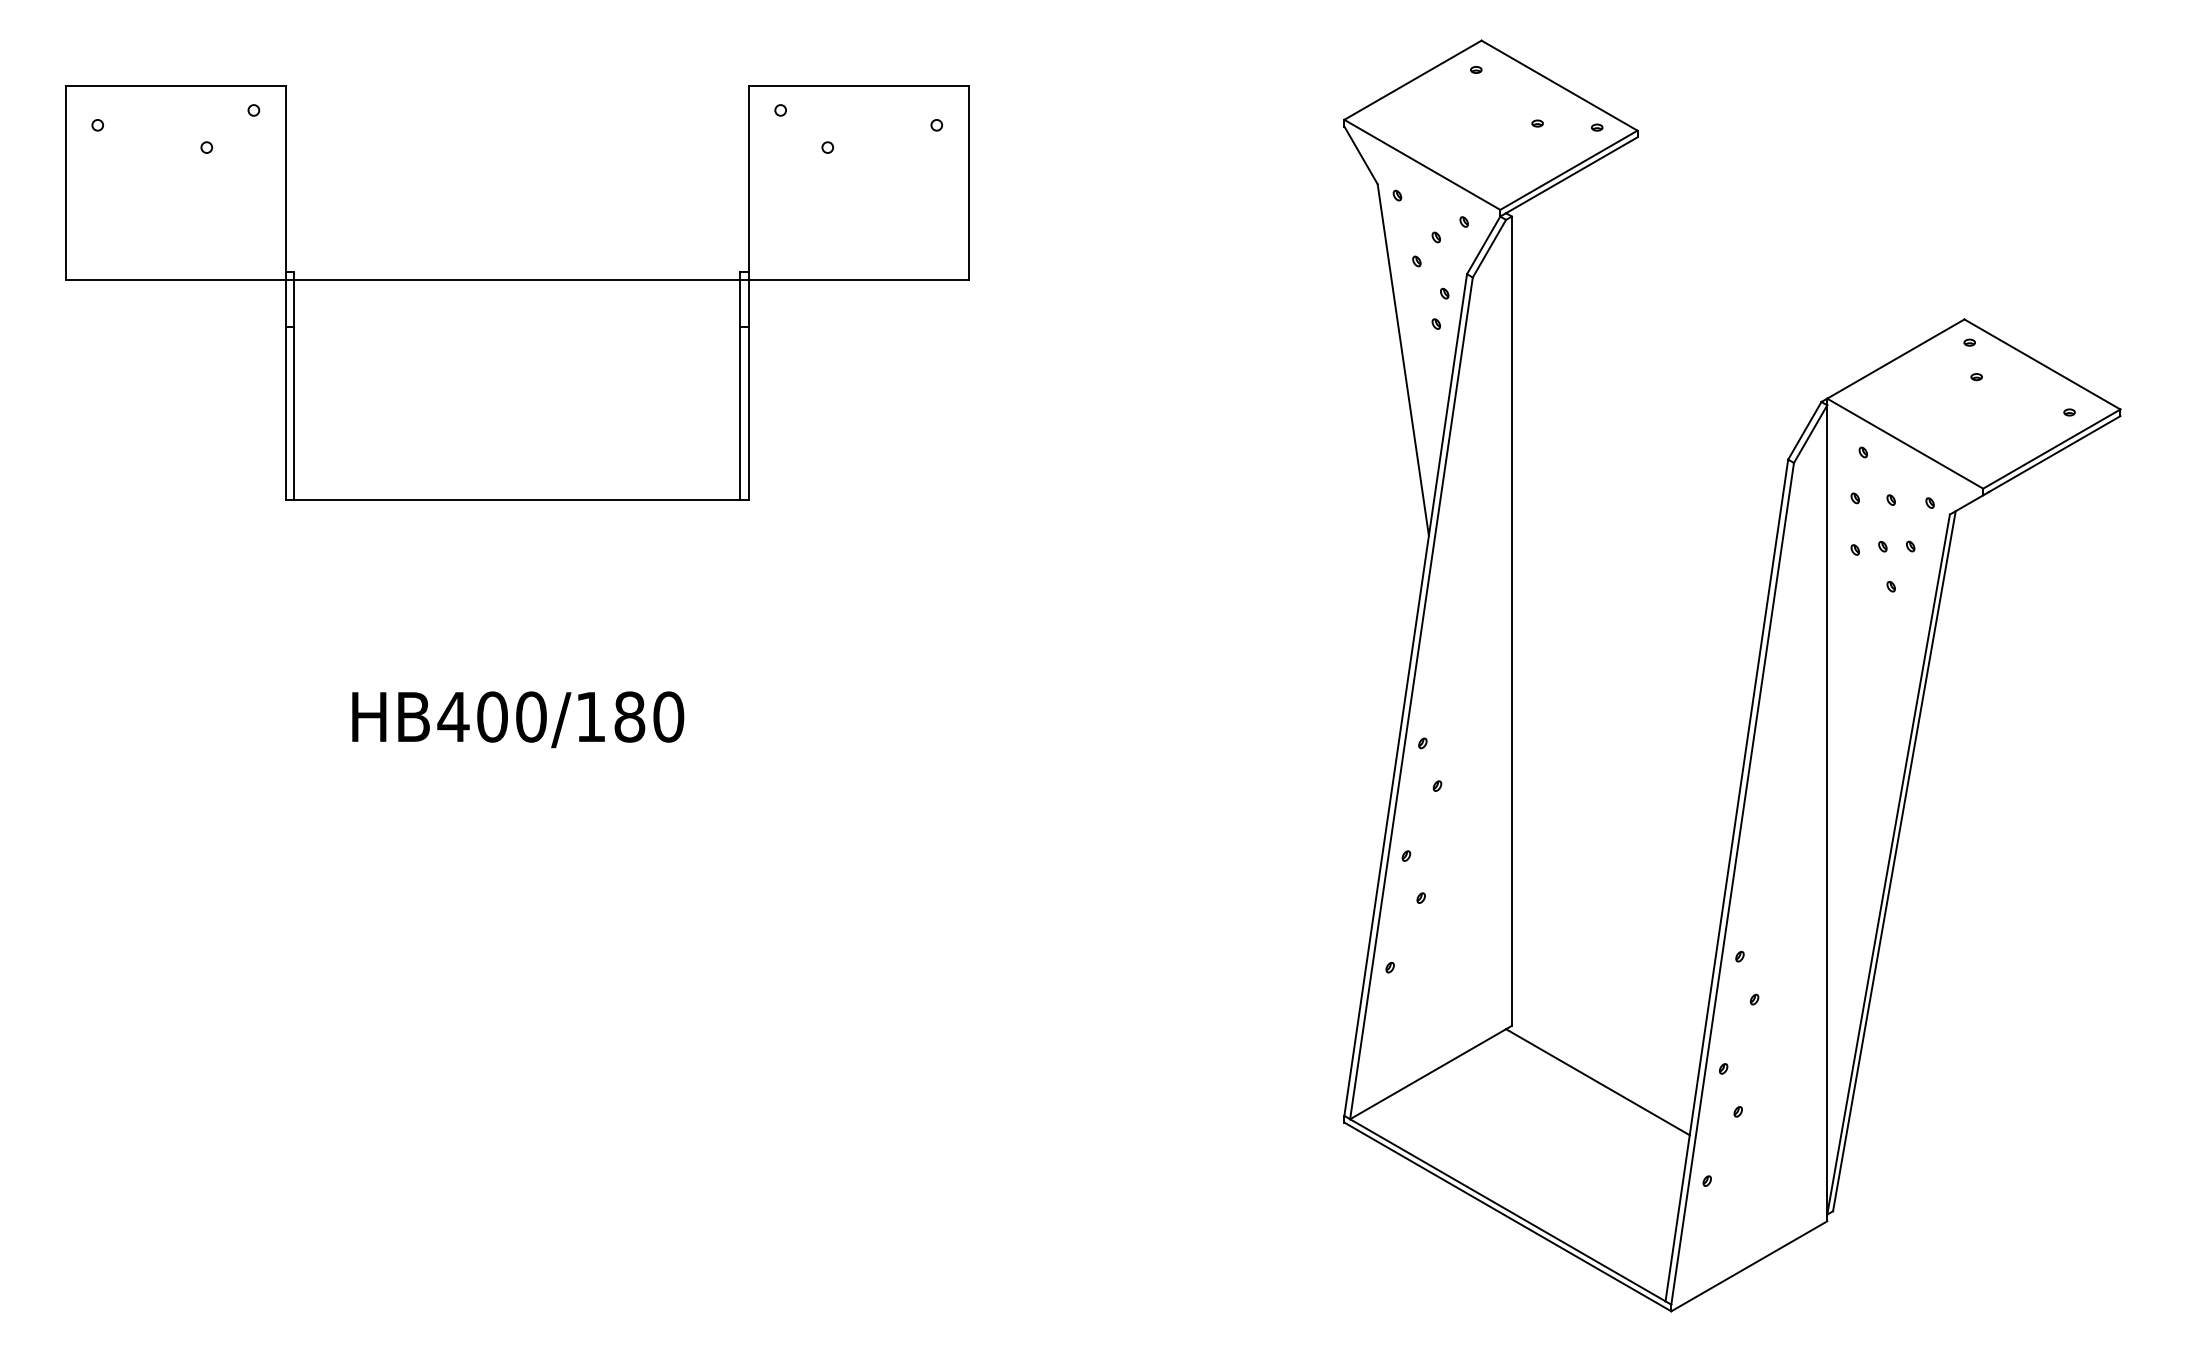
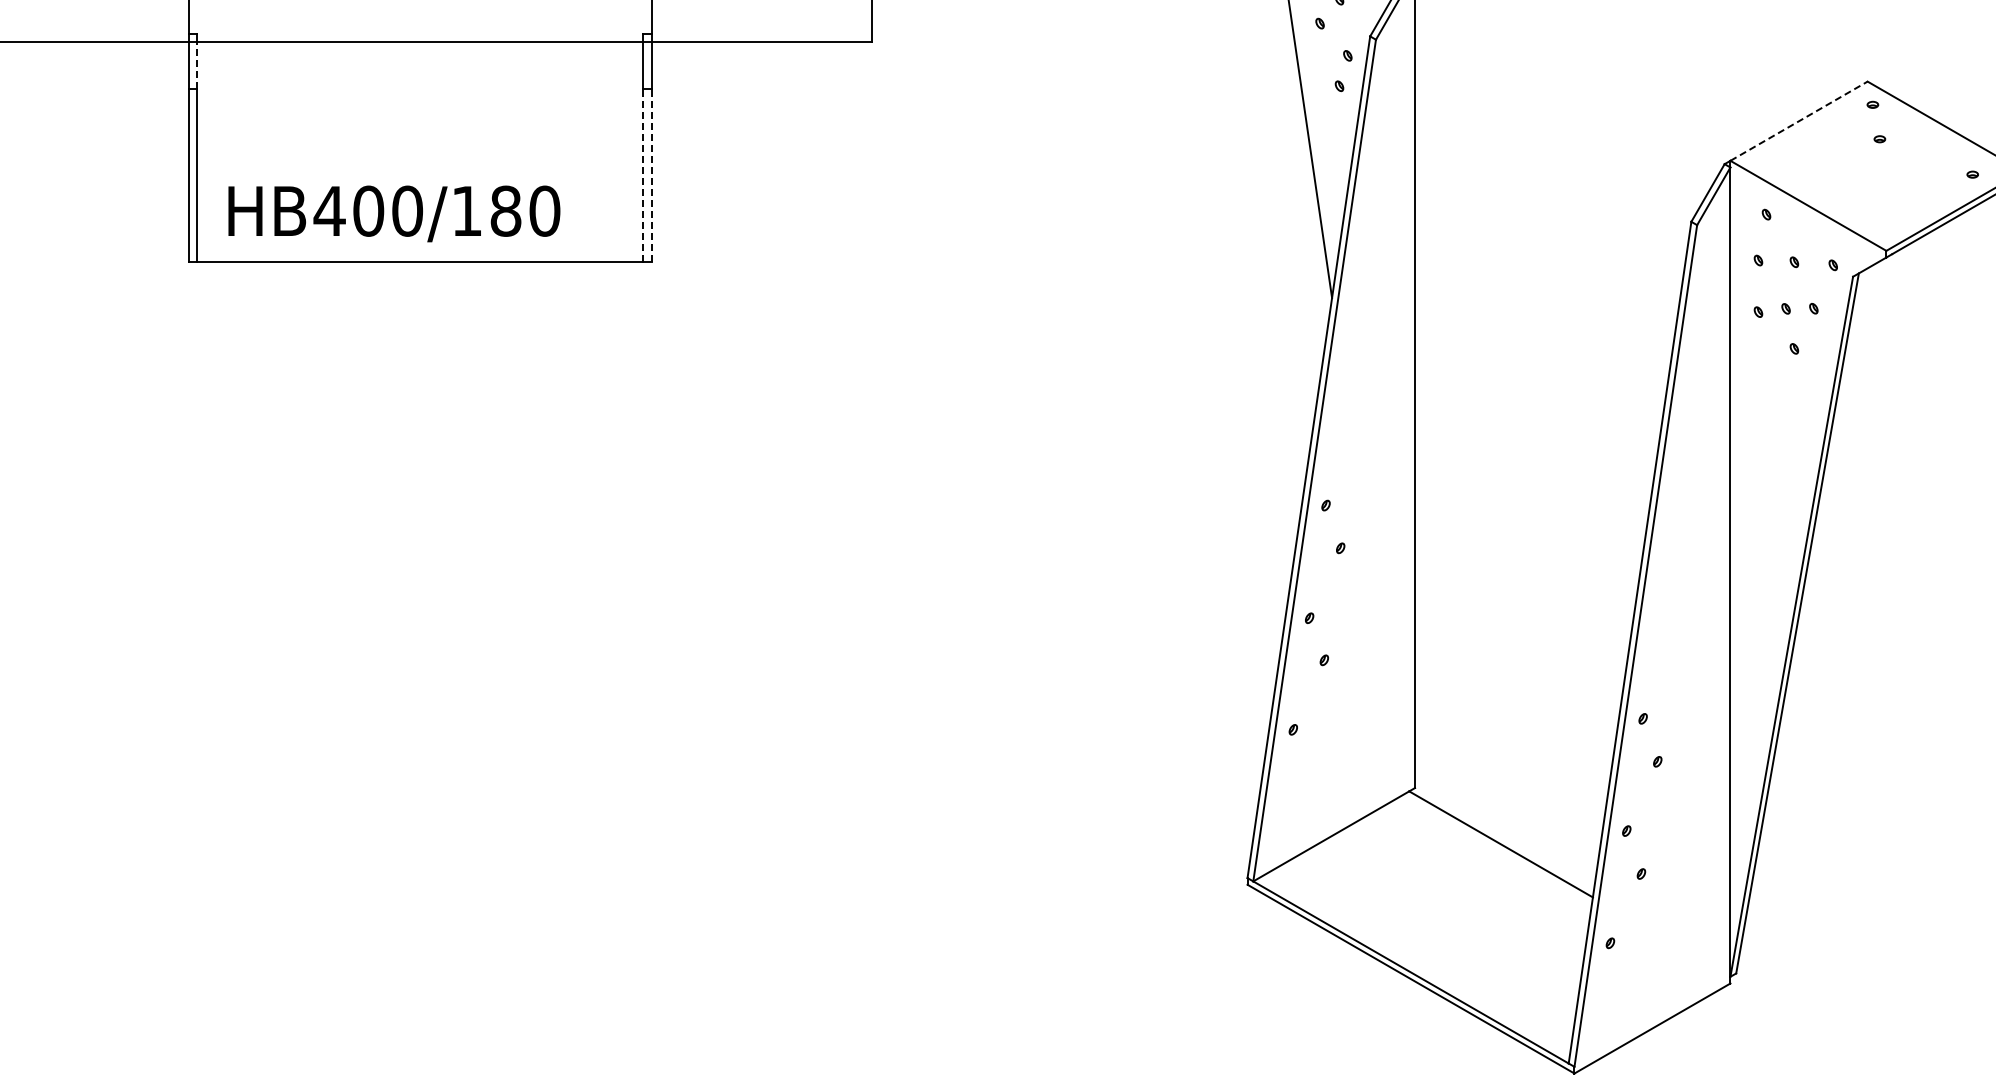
line: (294, 303) -> (197, 65), solid -> dashed
line: (1896, 358) -> (1799, 120), solid -> dashed
line: (740, 413) -> (643, 175), solid -> dashed
line: (748, 413) -> (651, 175), solid -> dashed
text: (518, 719) -> (394, 213), moved

